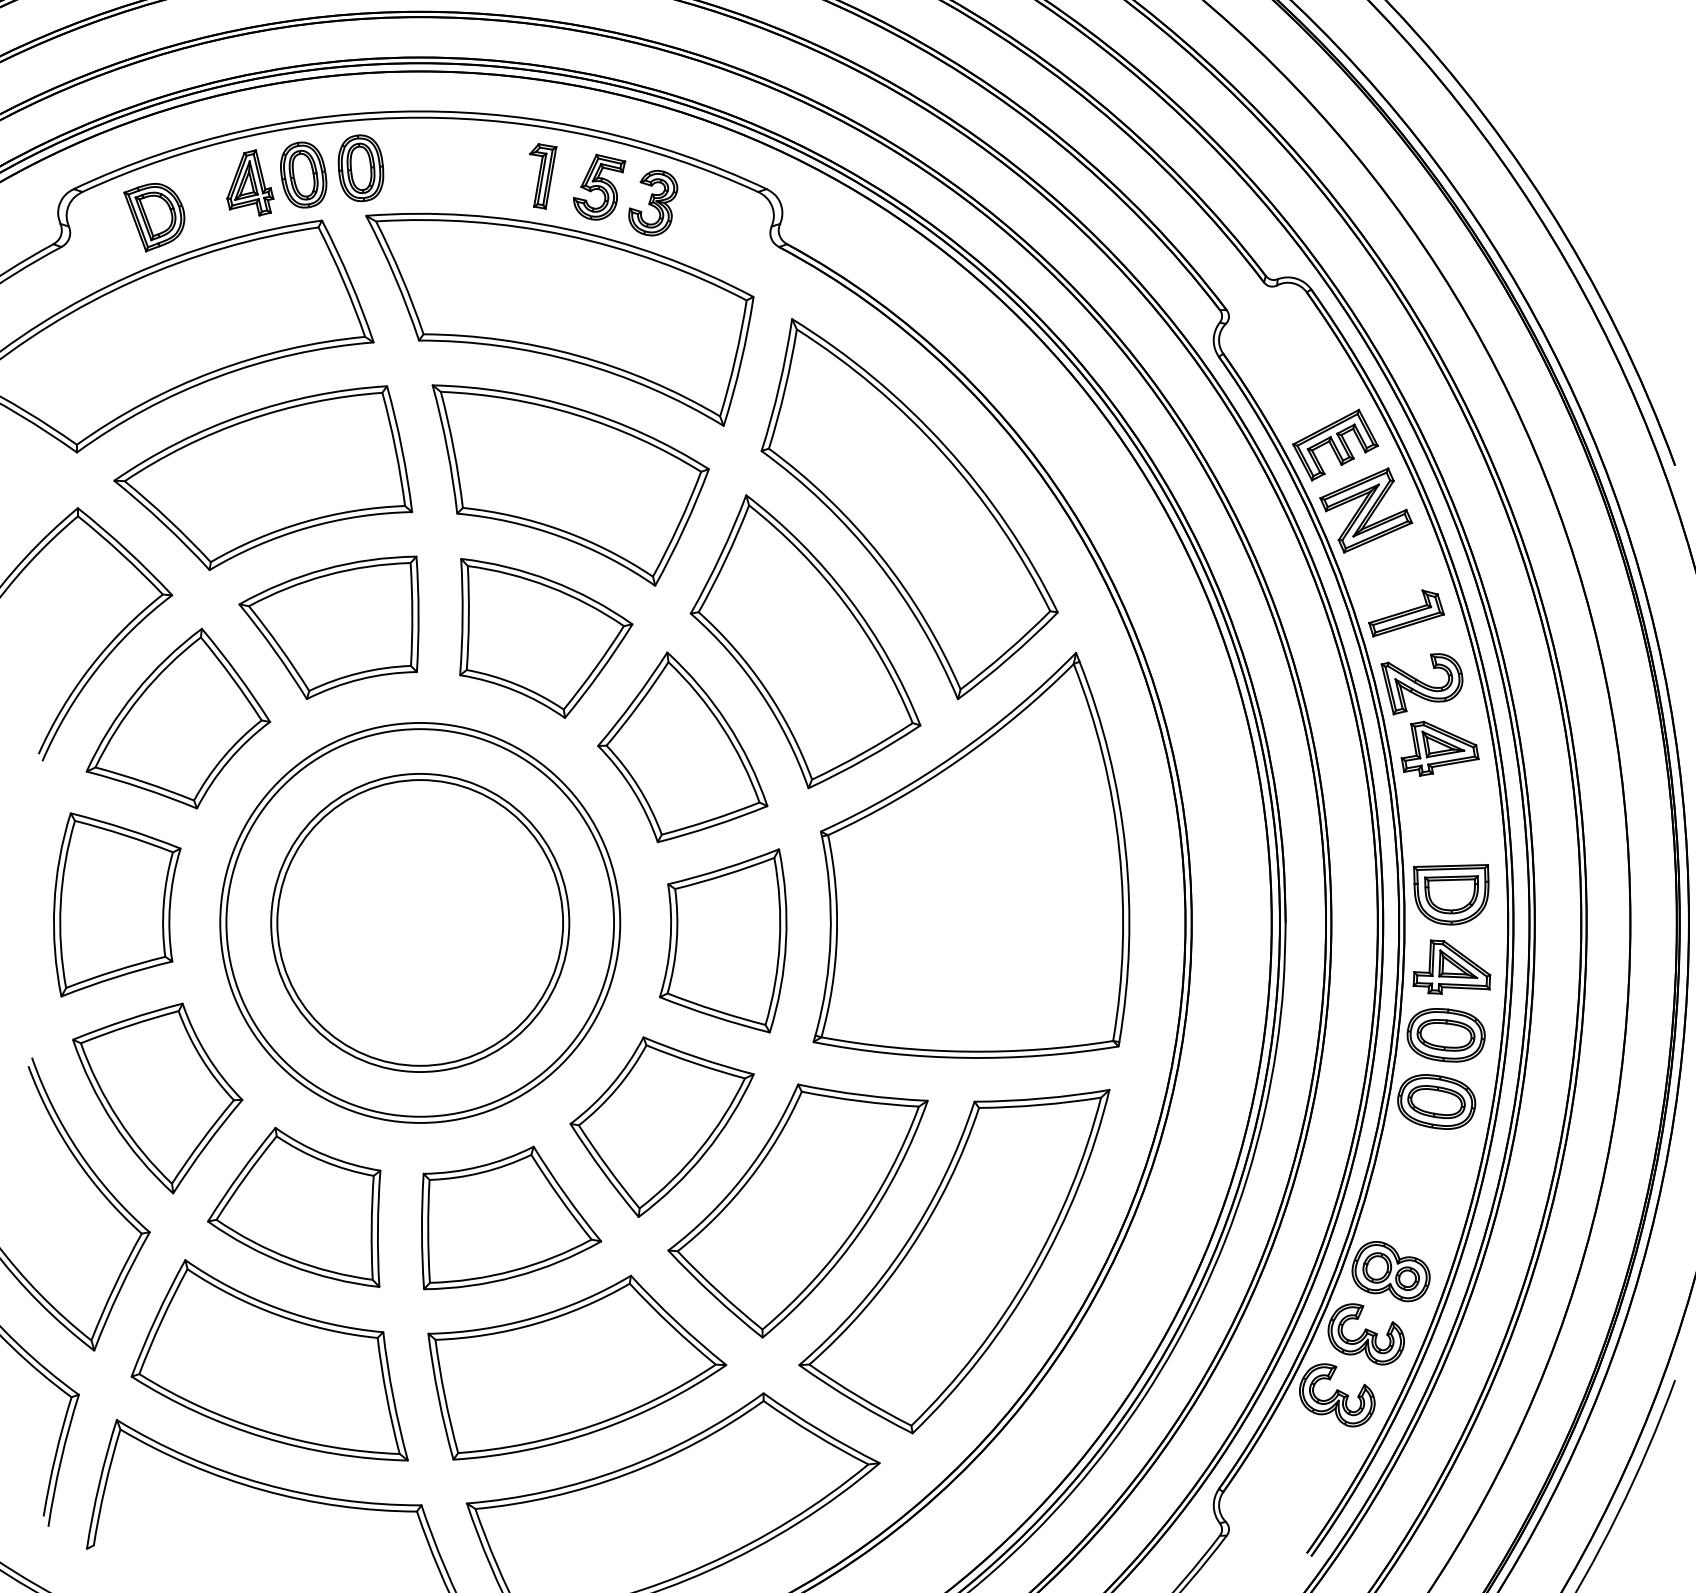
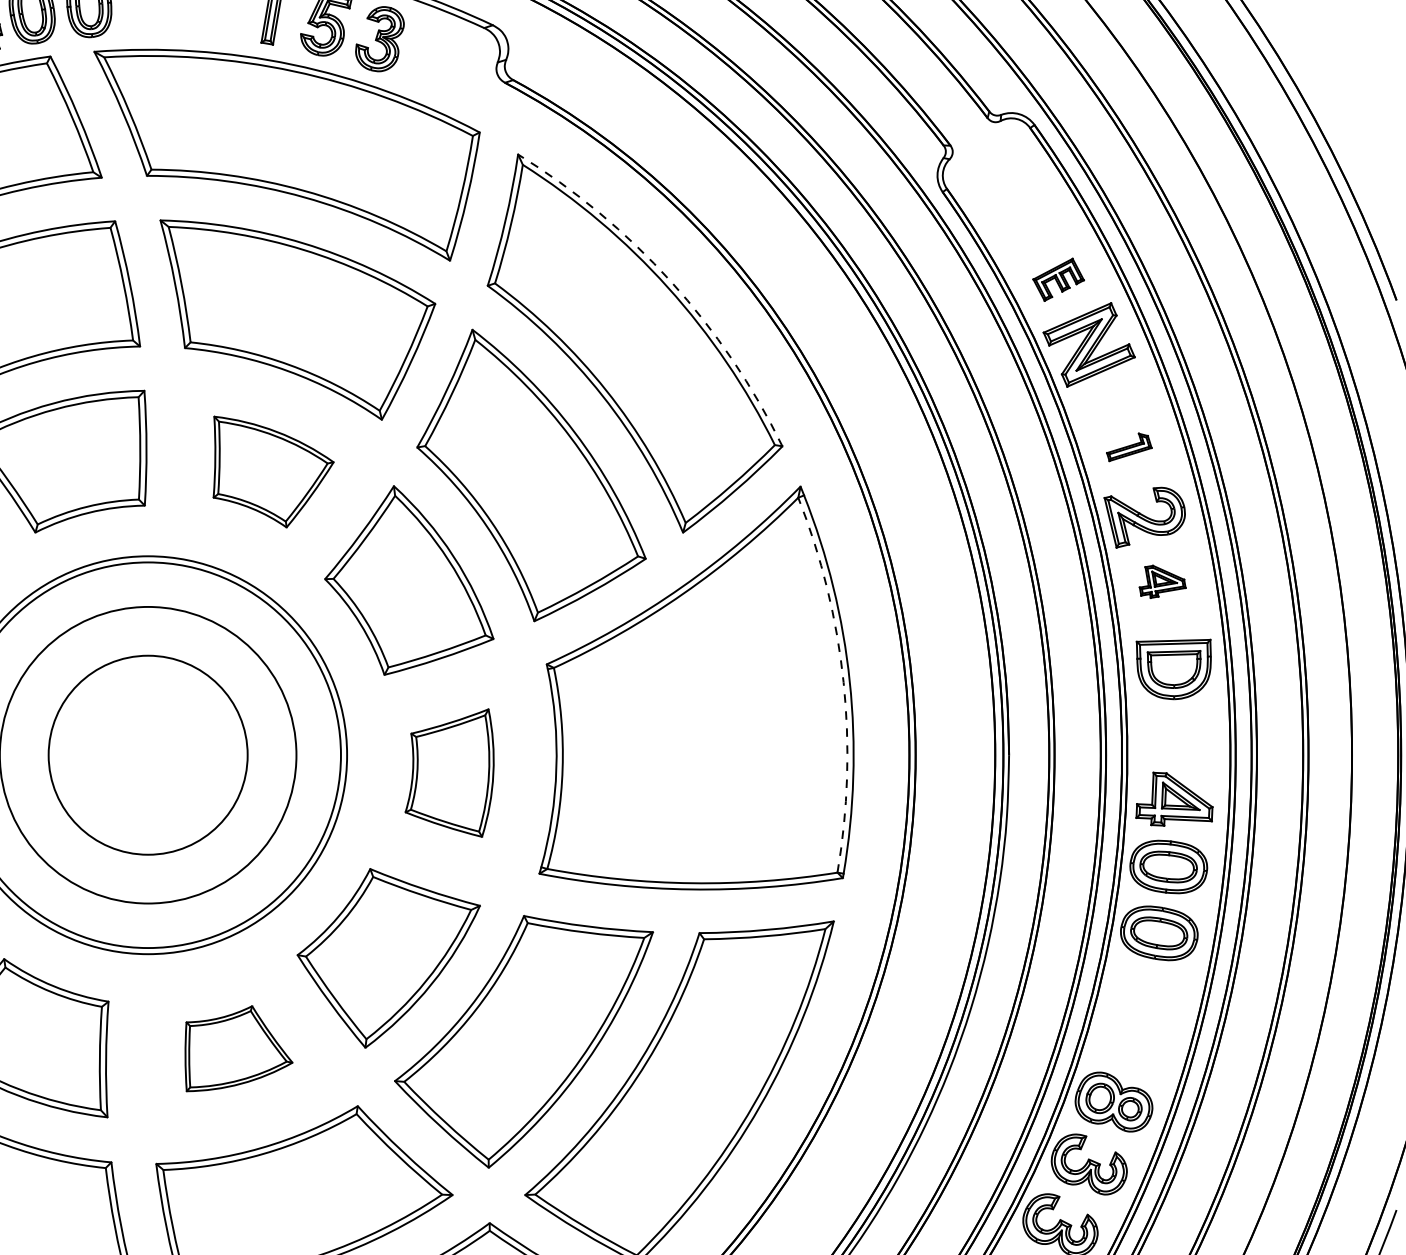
part: (1335, 444) -> (1058, 279), size x0.6
arc: (945, 446) -> (670, 281), solid -> dashed
part: (1406, 613) -> (1129, 447), size x0.6
part: (546, 637) -> (273, 471), size x0.7
part: (1439, 748) -> (1162, 581), size x0.6
arc: (1119, 849) -> (843, 682), solid -> dashed
part: (1451, 894) -> (1174, 669), moved
circle: (420, 922) -> (148, 754), size x0.7
part: (723, 940) -> (449, 772), size x0.7
part: (511, 1217) -> (238, 1048), size x0.6

